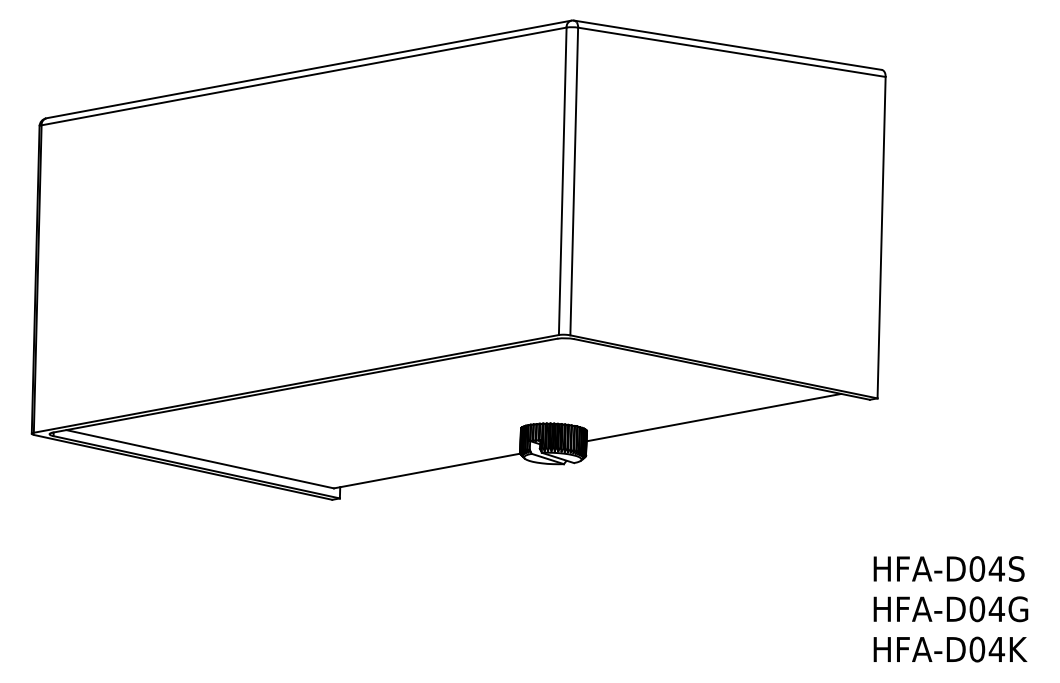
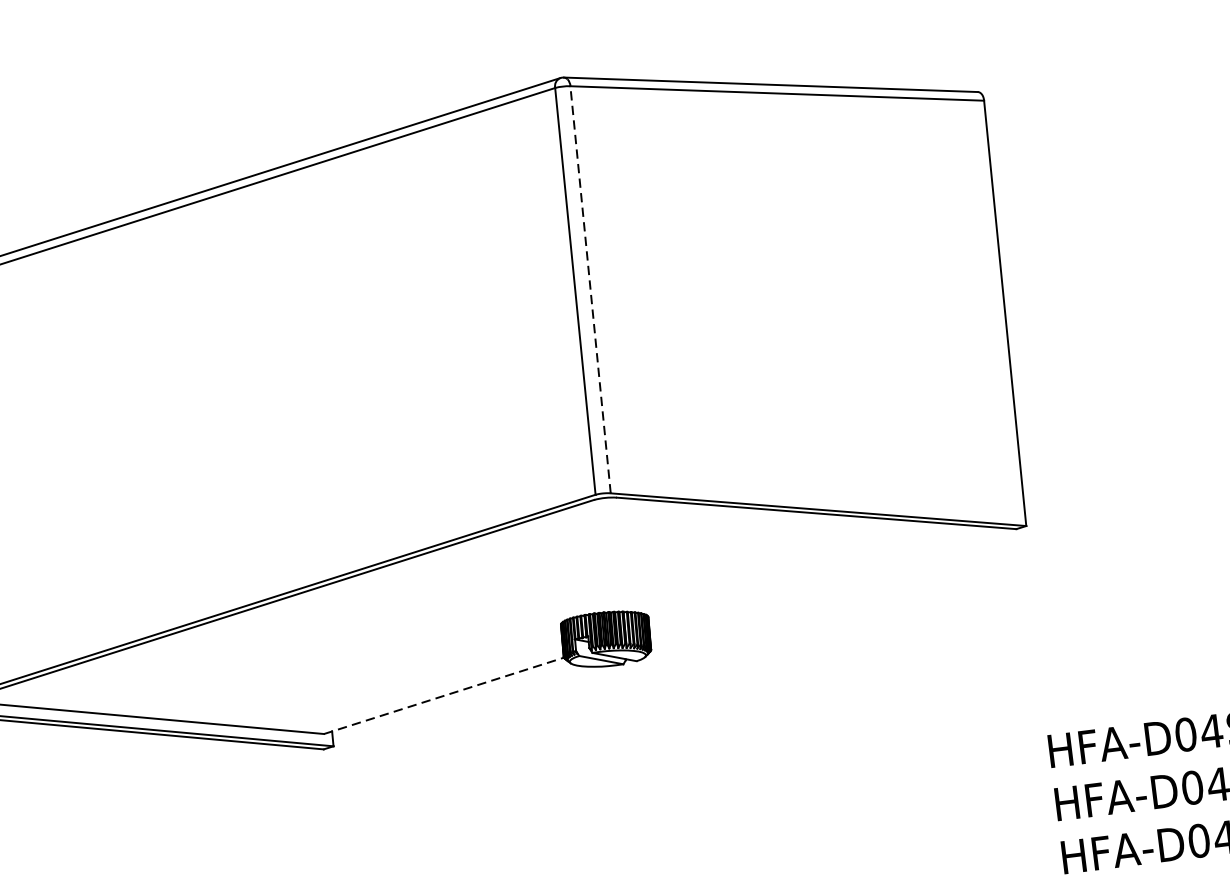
line: (574, 181) -> (590, 289), solid -> dashed
line: (713, 417) -> (813, 578), removed
line: (427, 471) -> (444, 696), solid -> dashed

